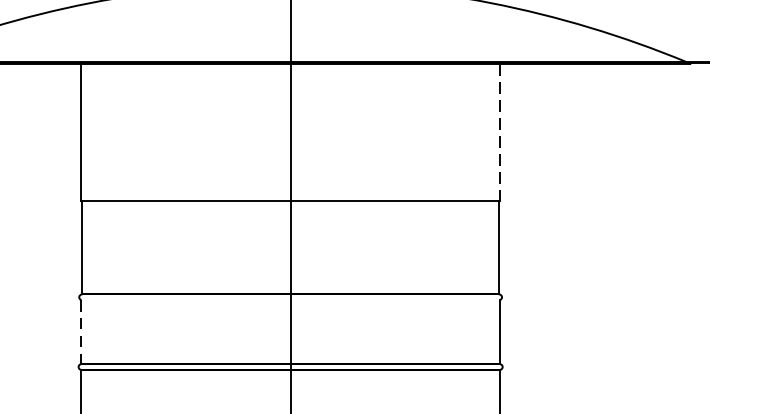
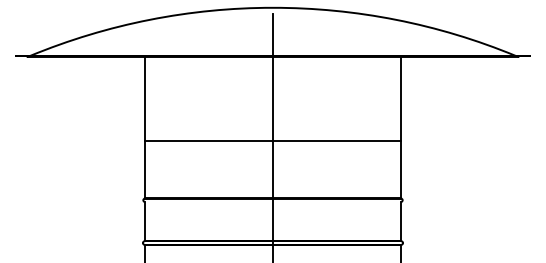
line: (500, 131) -> (401, 98), dashed -> solid
line: (81, 331) -> (144, 221), dashed -> solid

